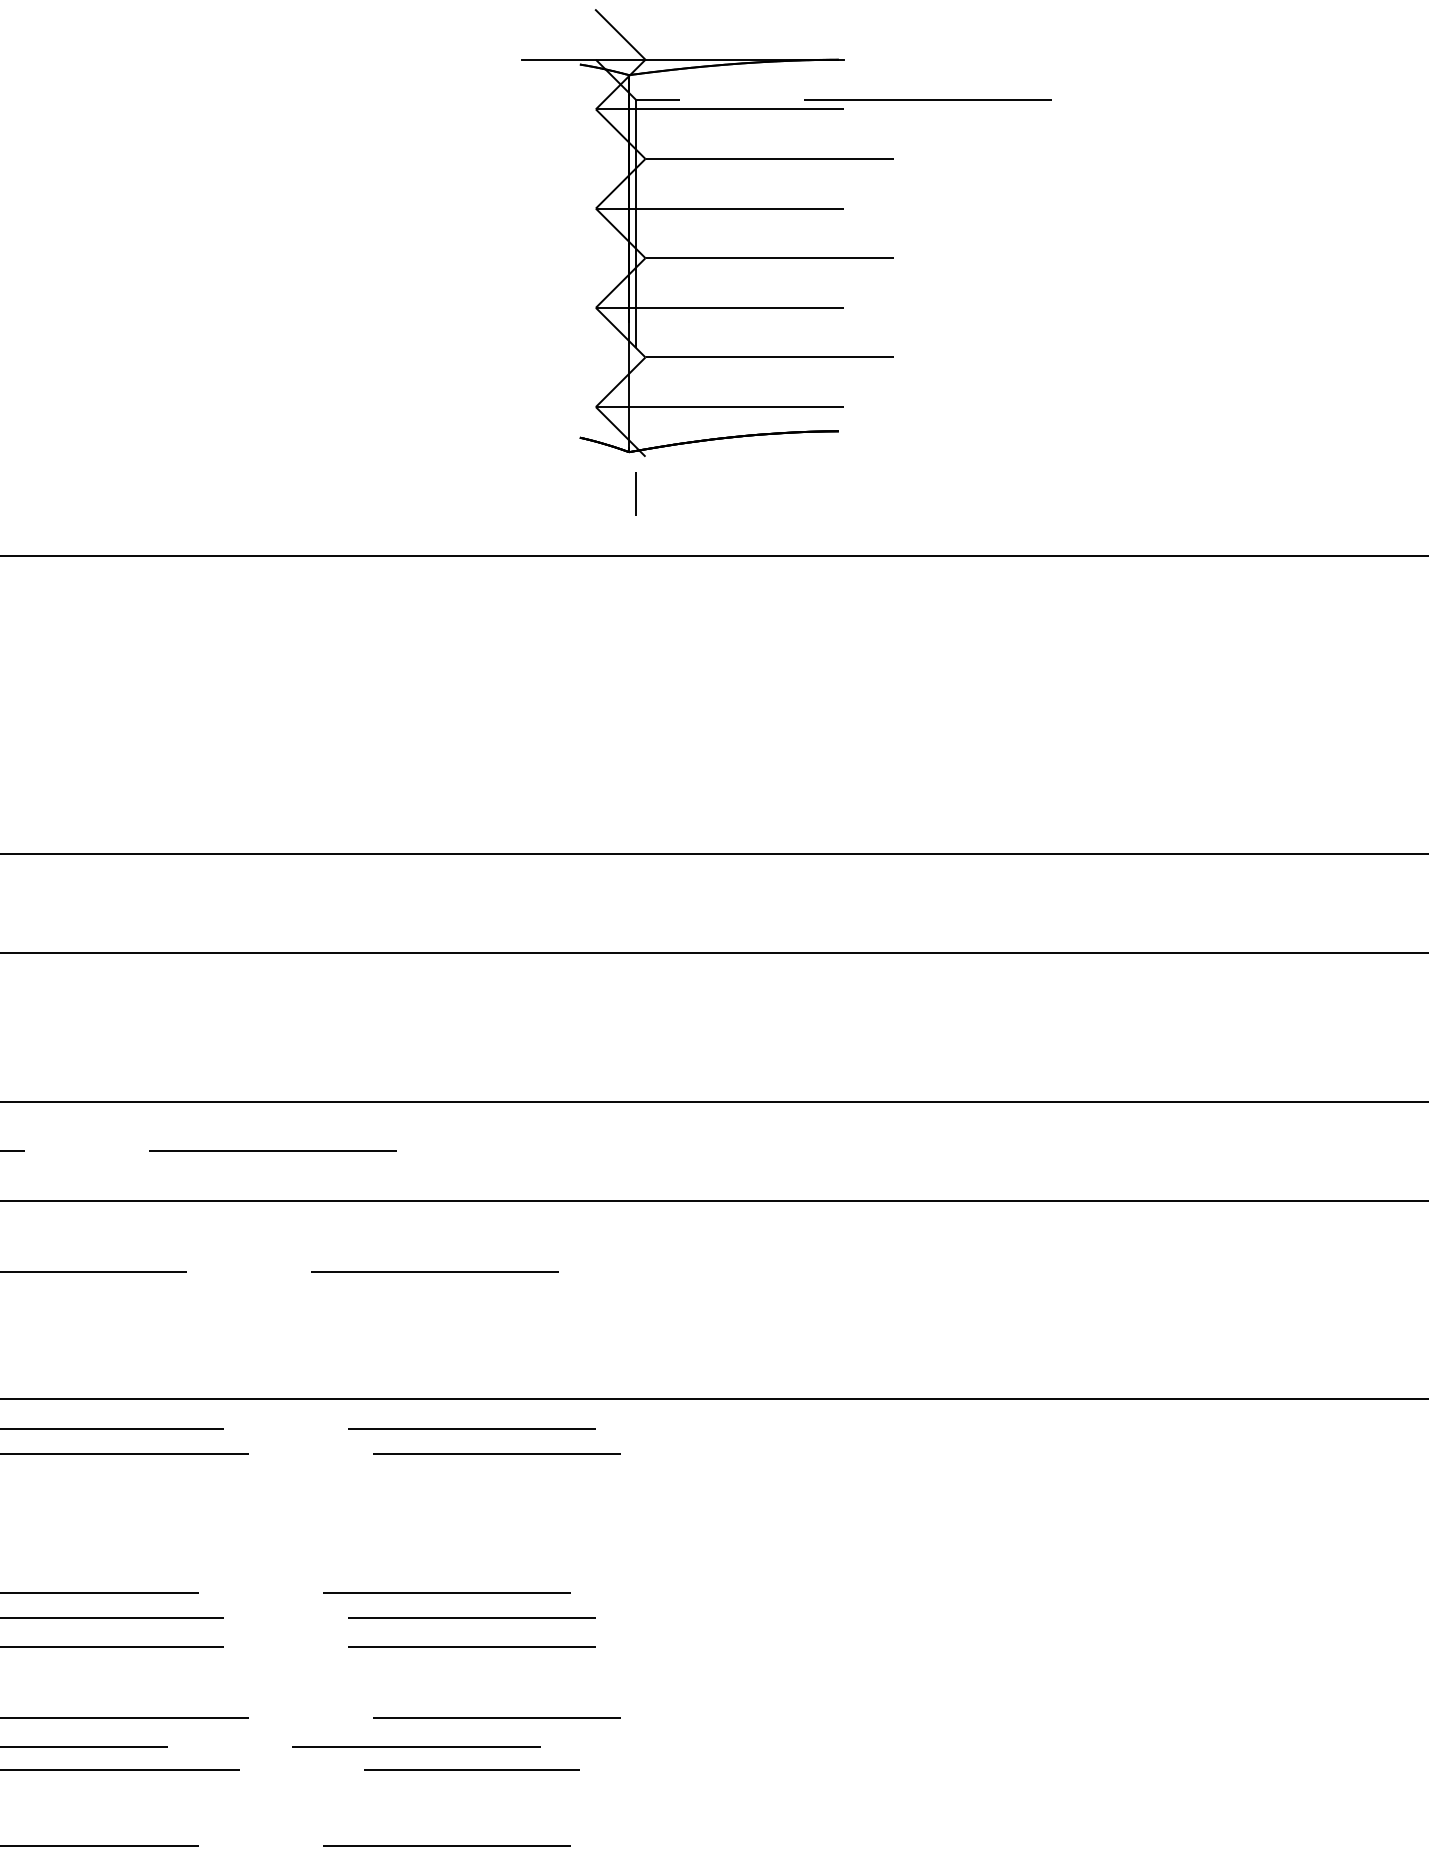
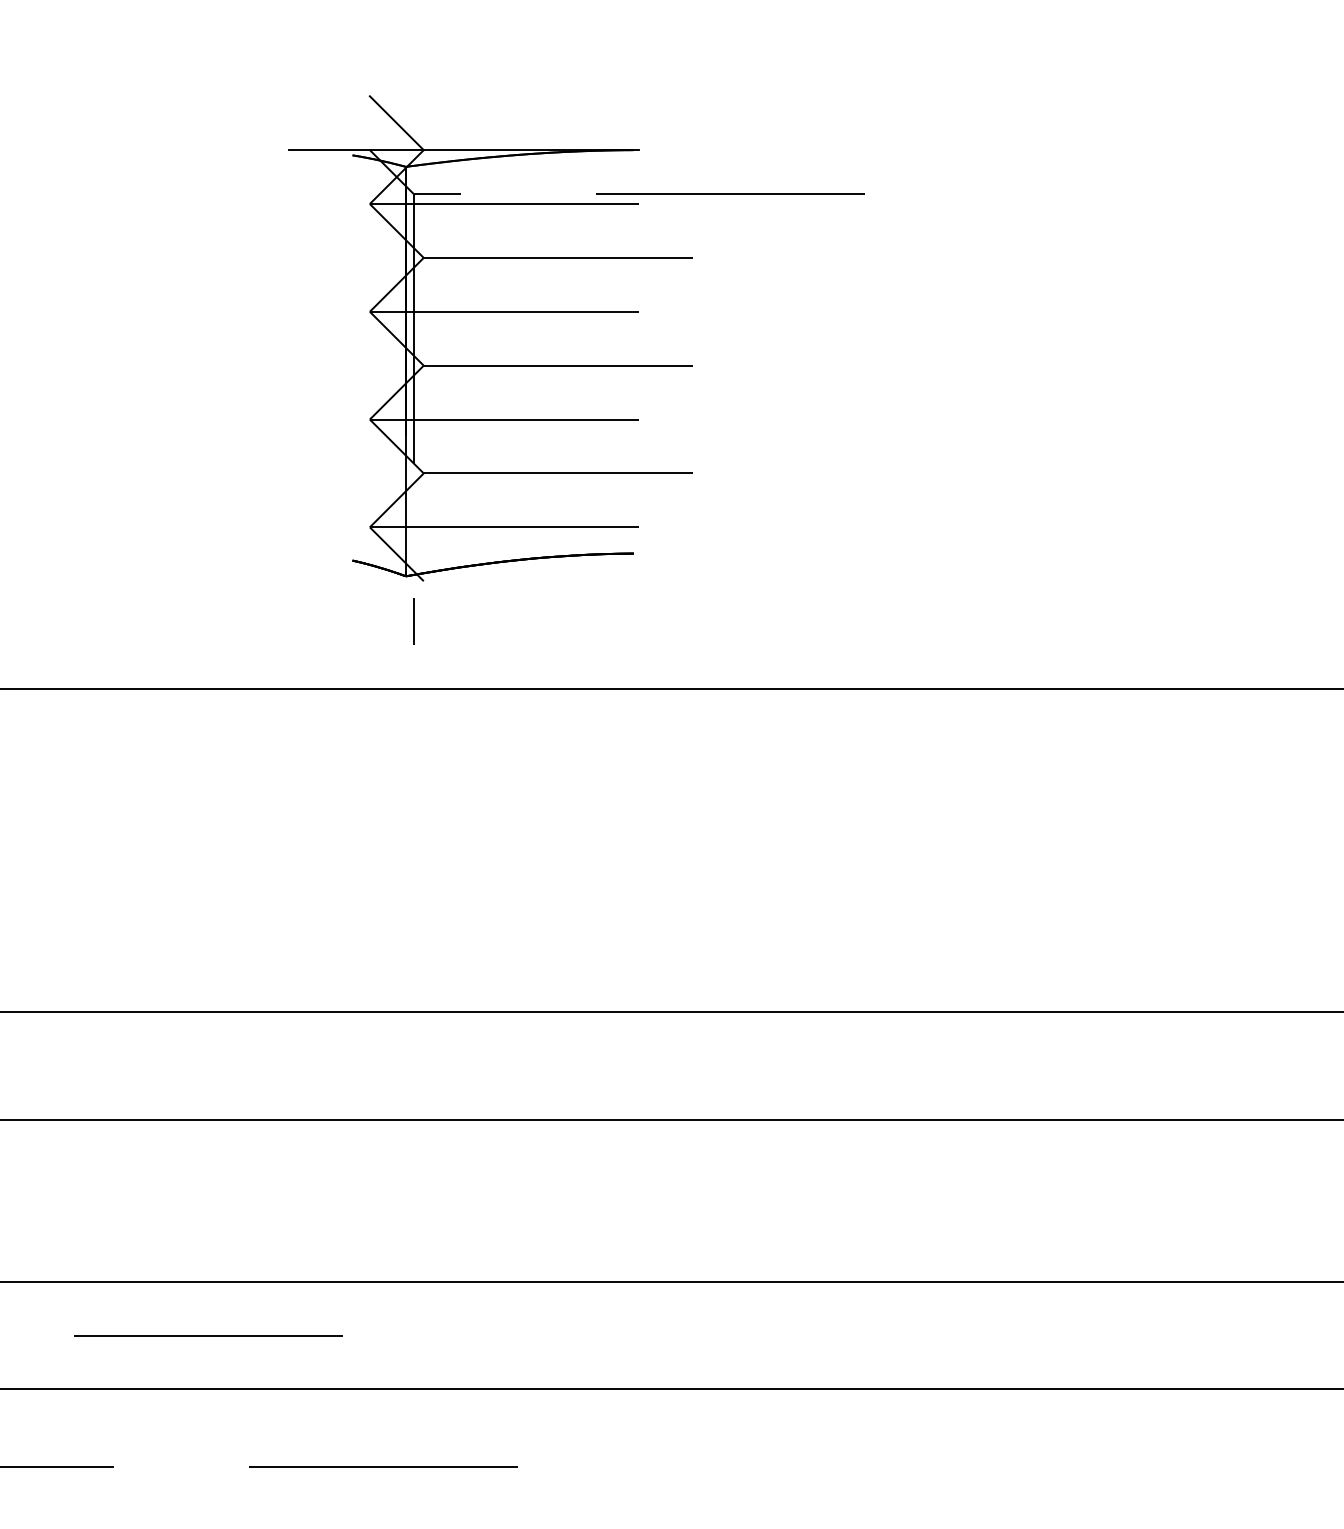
part: (786, 262) -> (576, 370), moved

